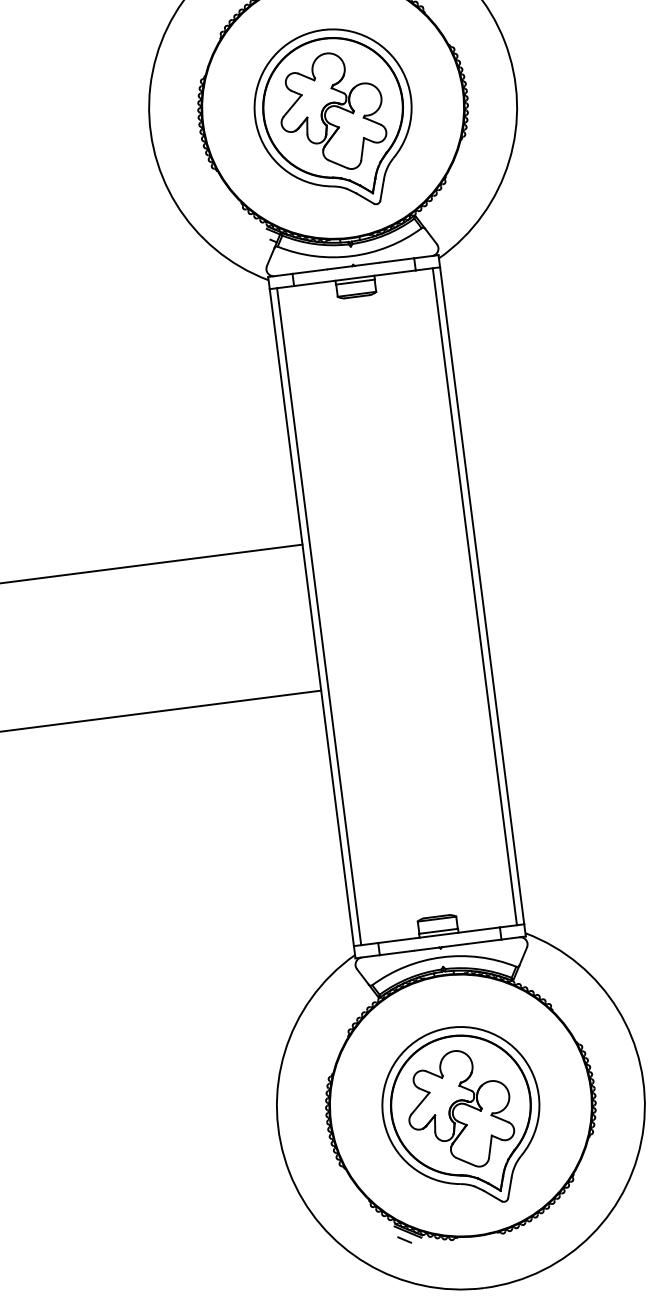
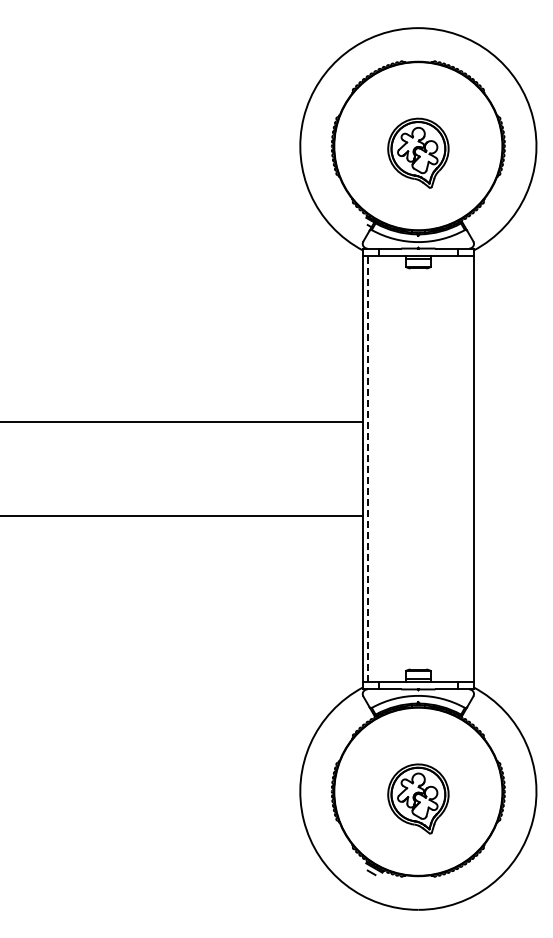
part: (334, 117) -> (418, 152), size x0.6
line: (474, 596) -> (468, 468), removed
line: (319, 615) -> (368, 468), solid -> dashed
part: (462, 1115) -> (418, 798), size x0.6

